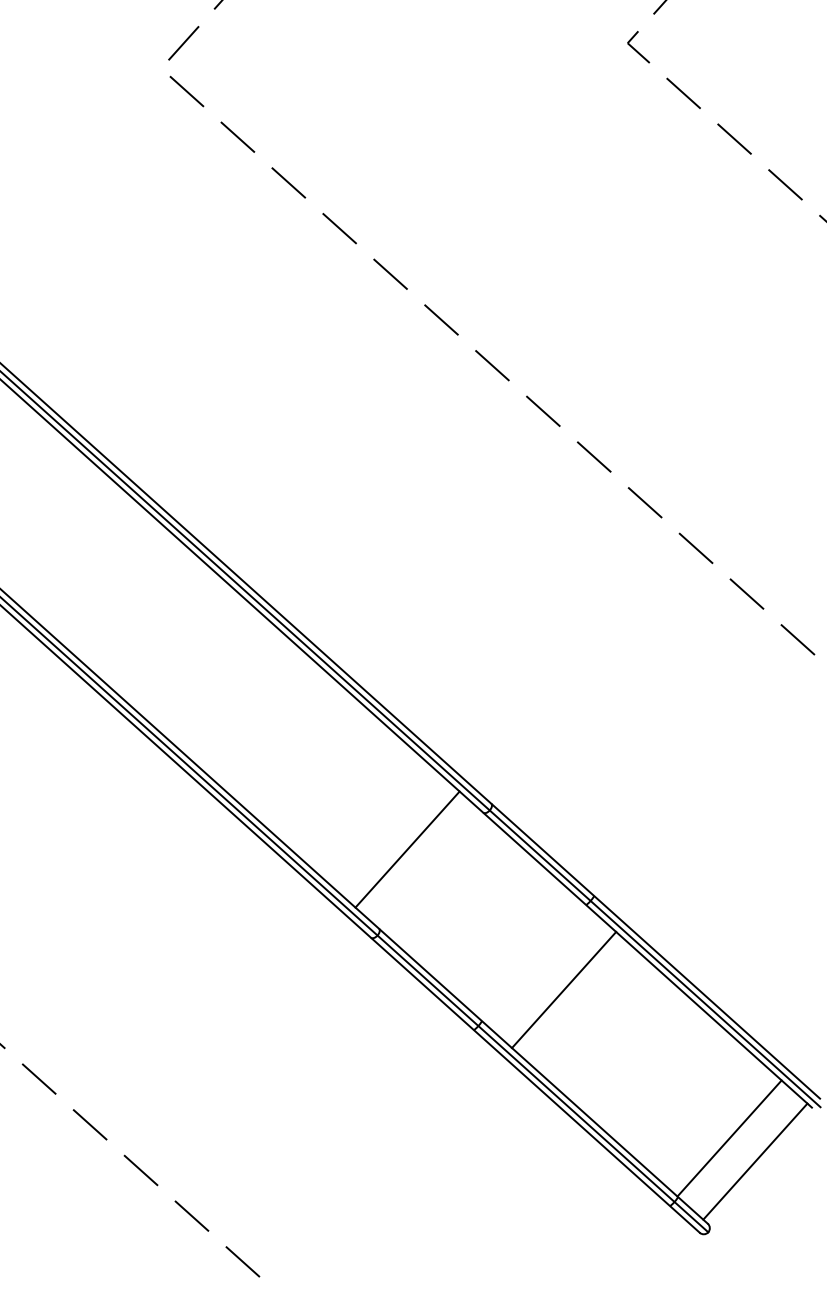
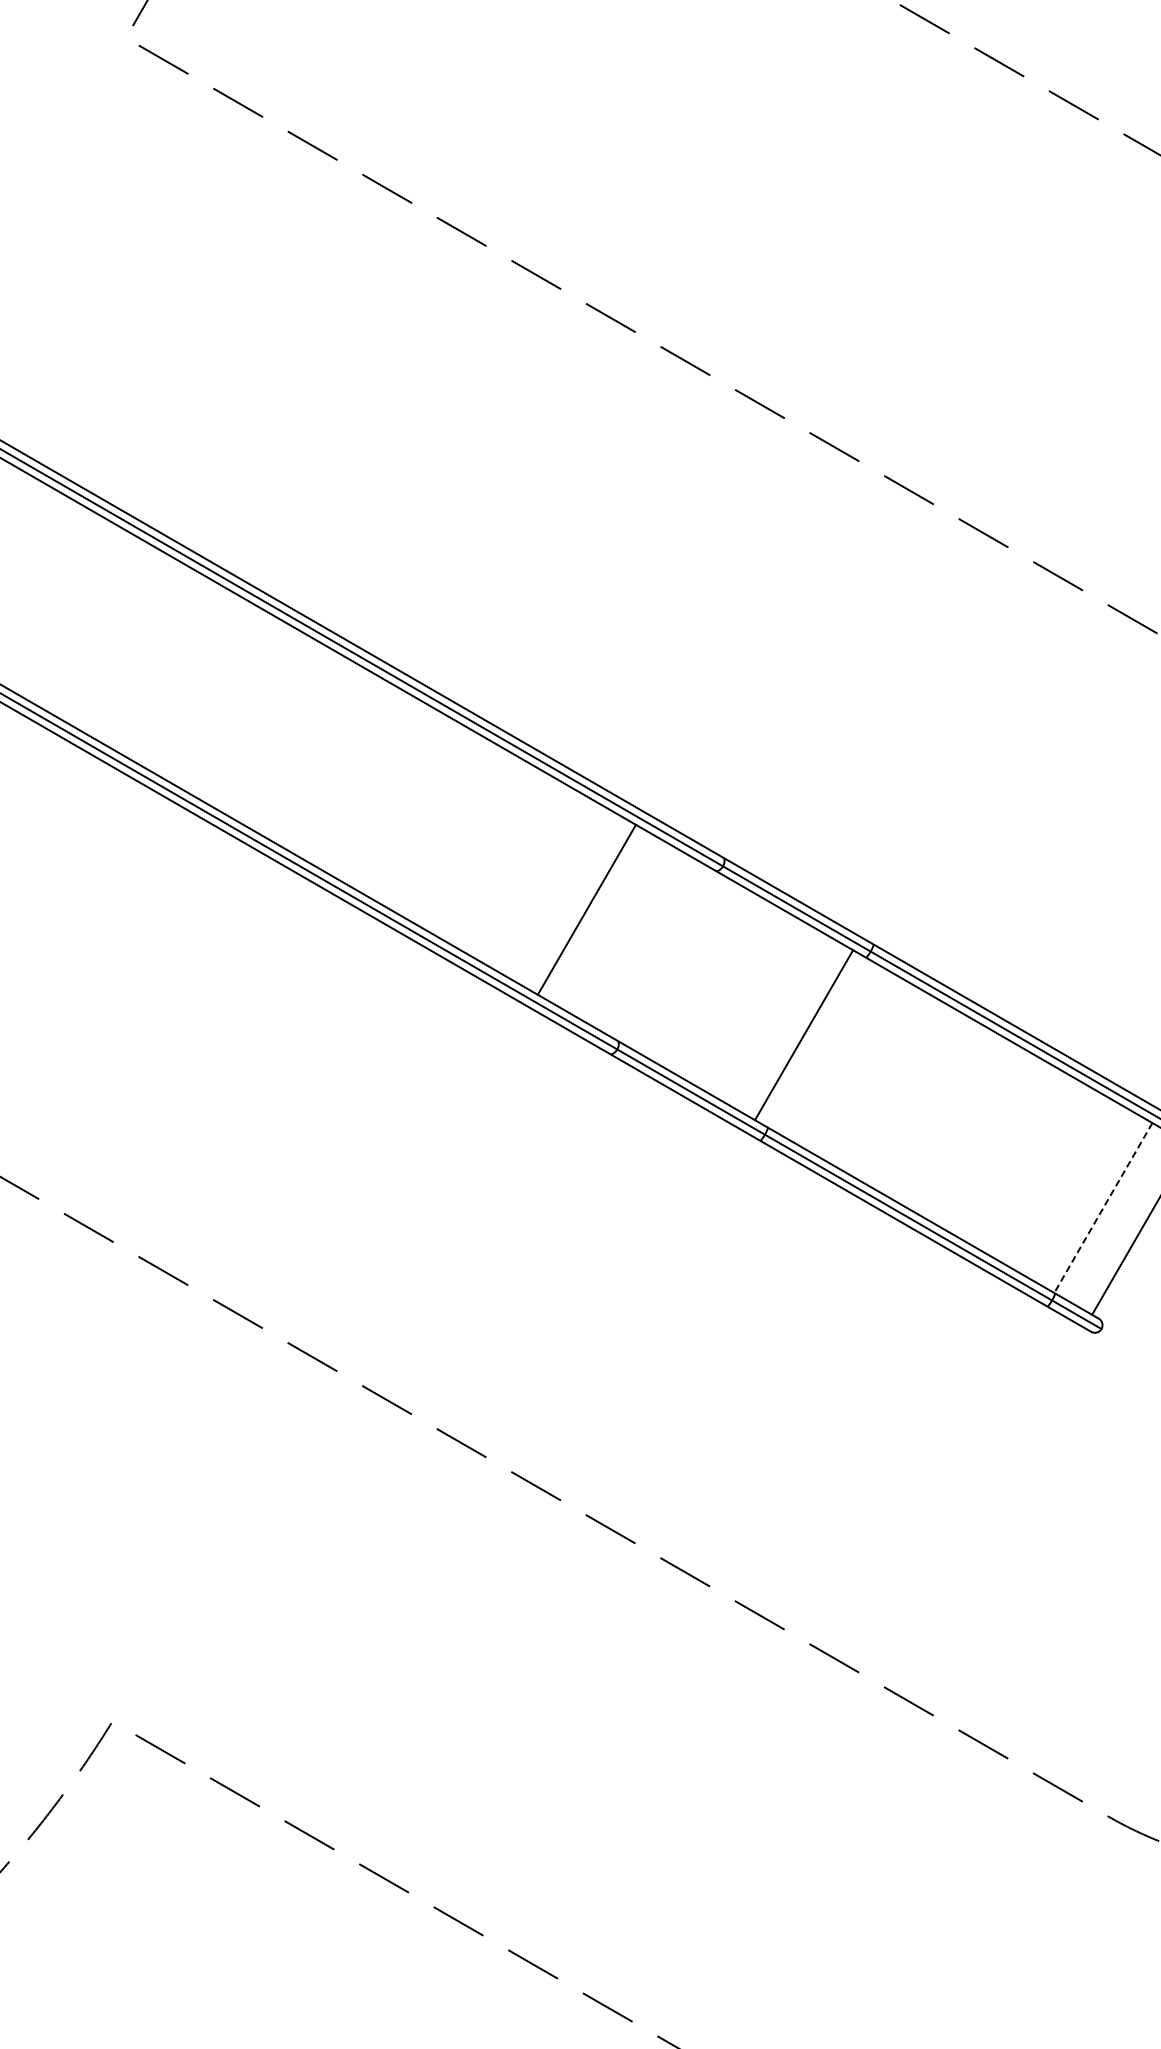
line: (407, 849) -> (586, 909), moved
line: (564, 990) -> (804, 1035), moved
line: (729, 1138) -> (1103, 1208), solid -> dashed

